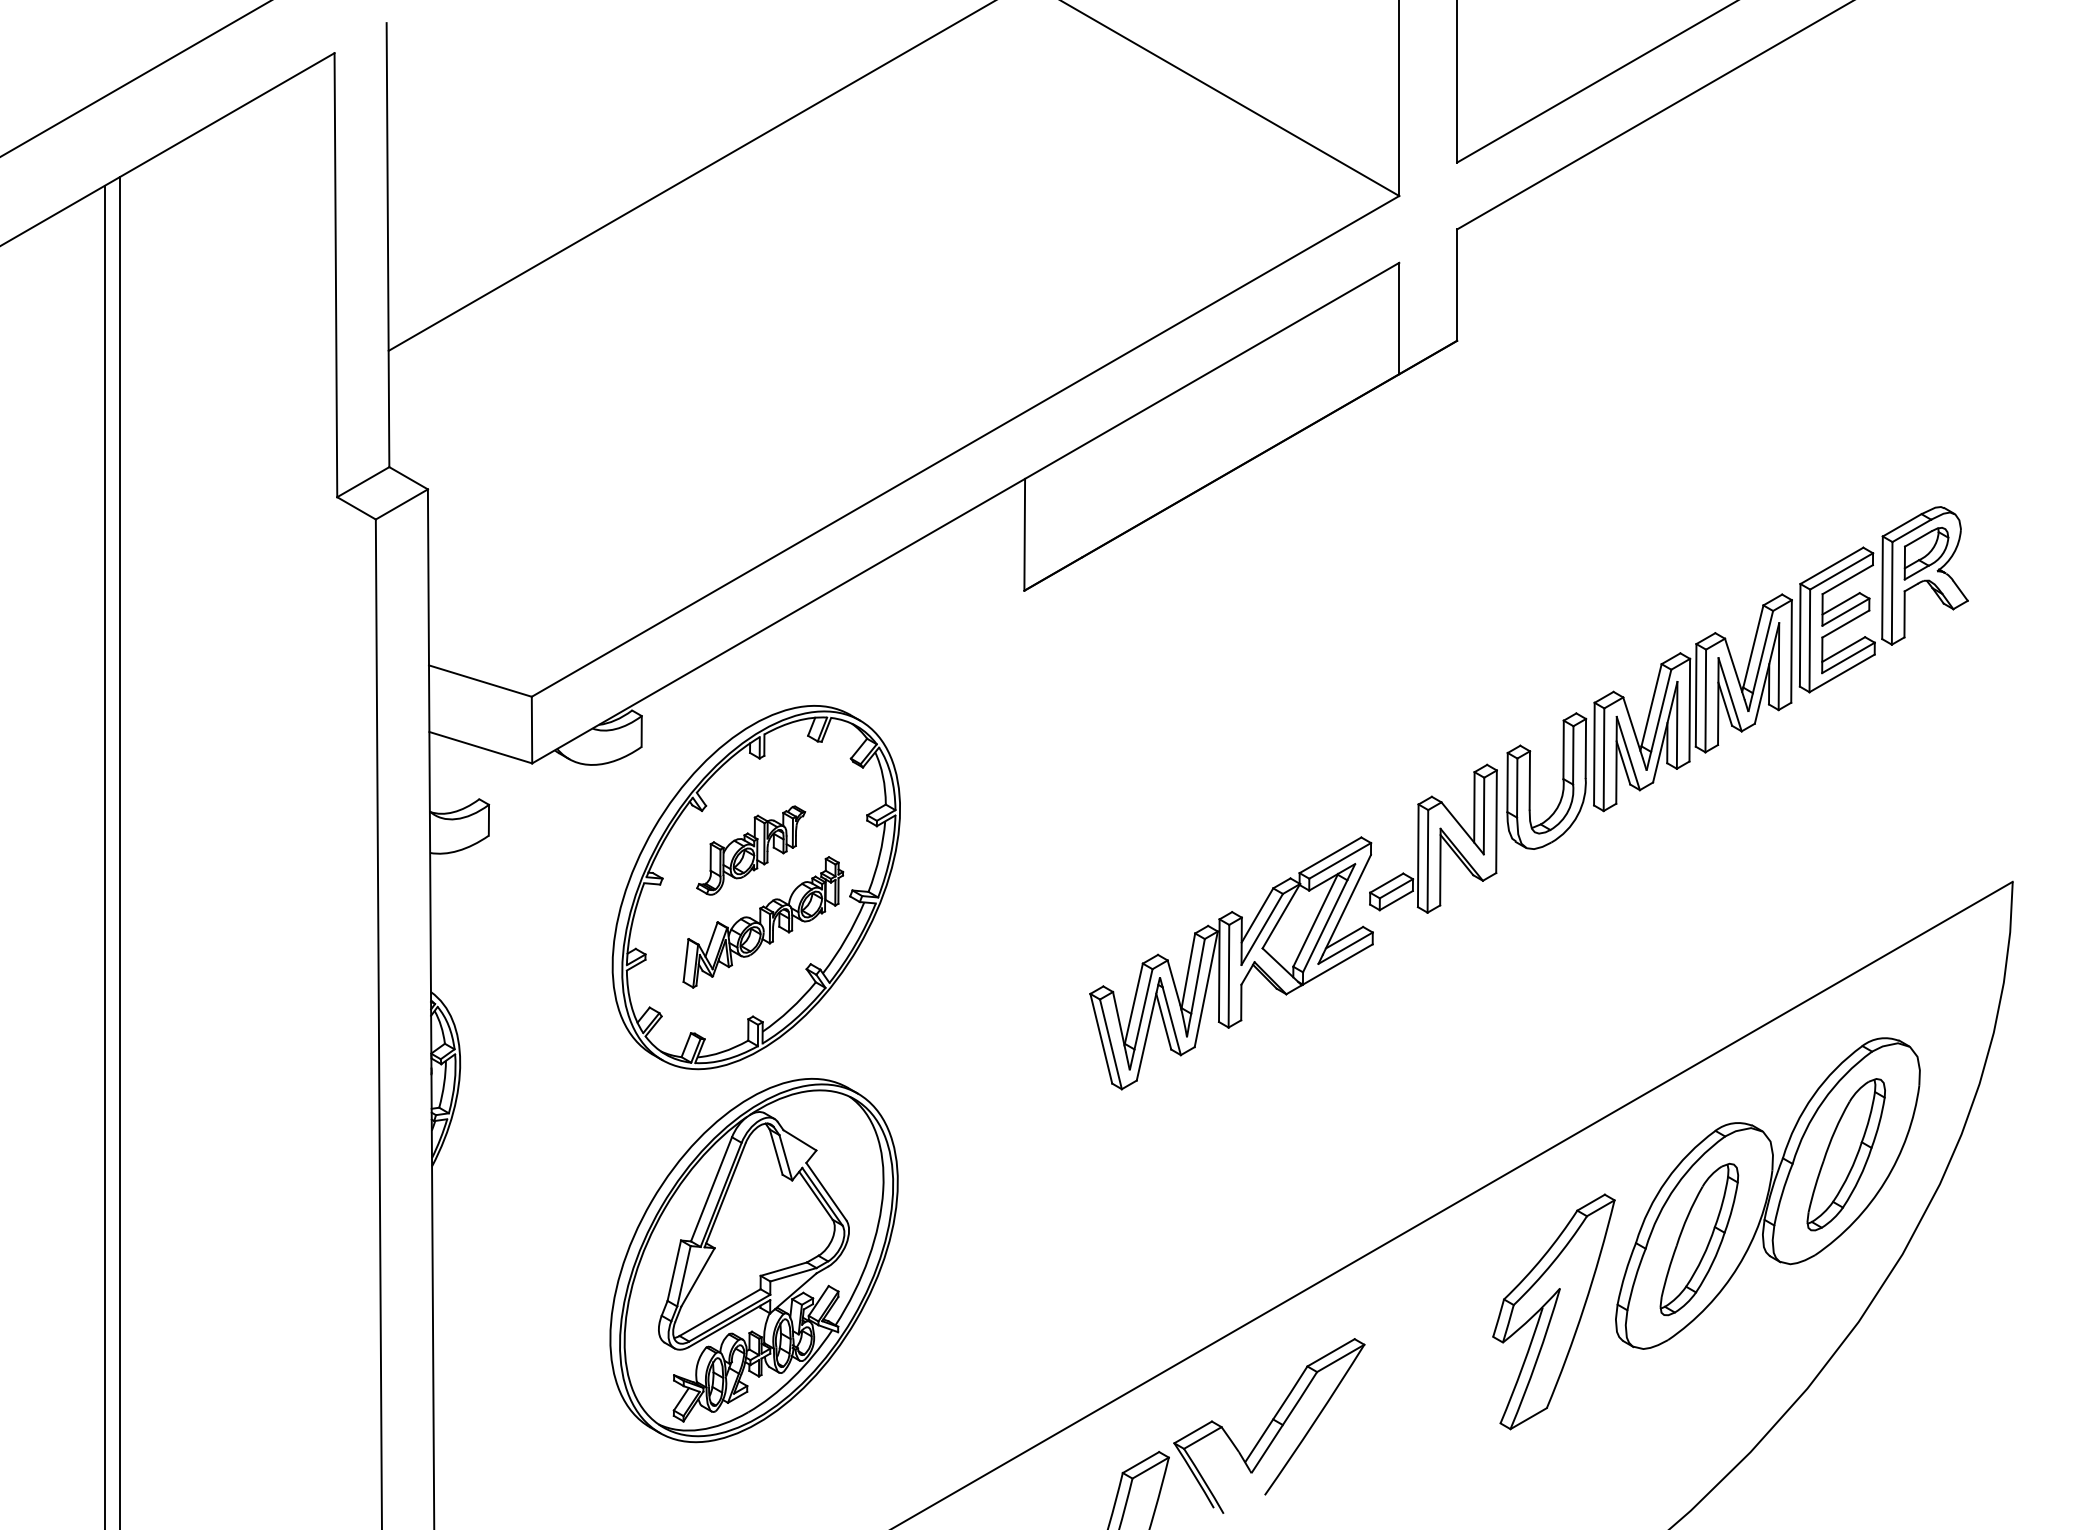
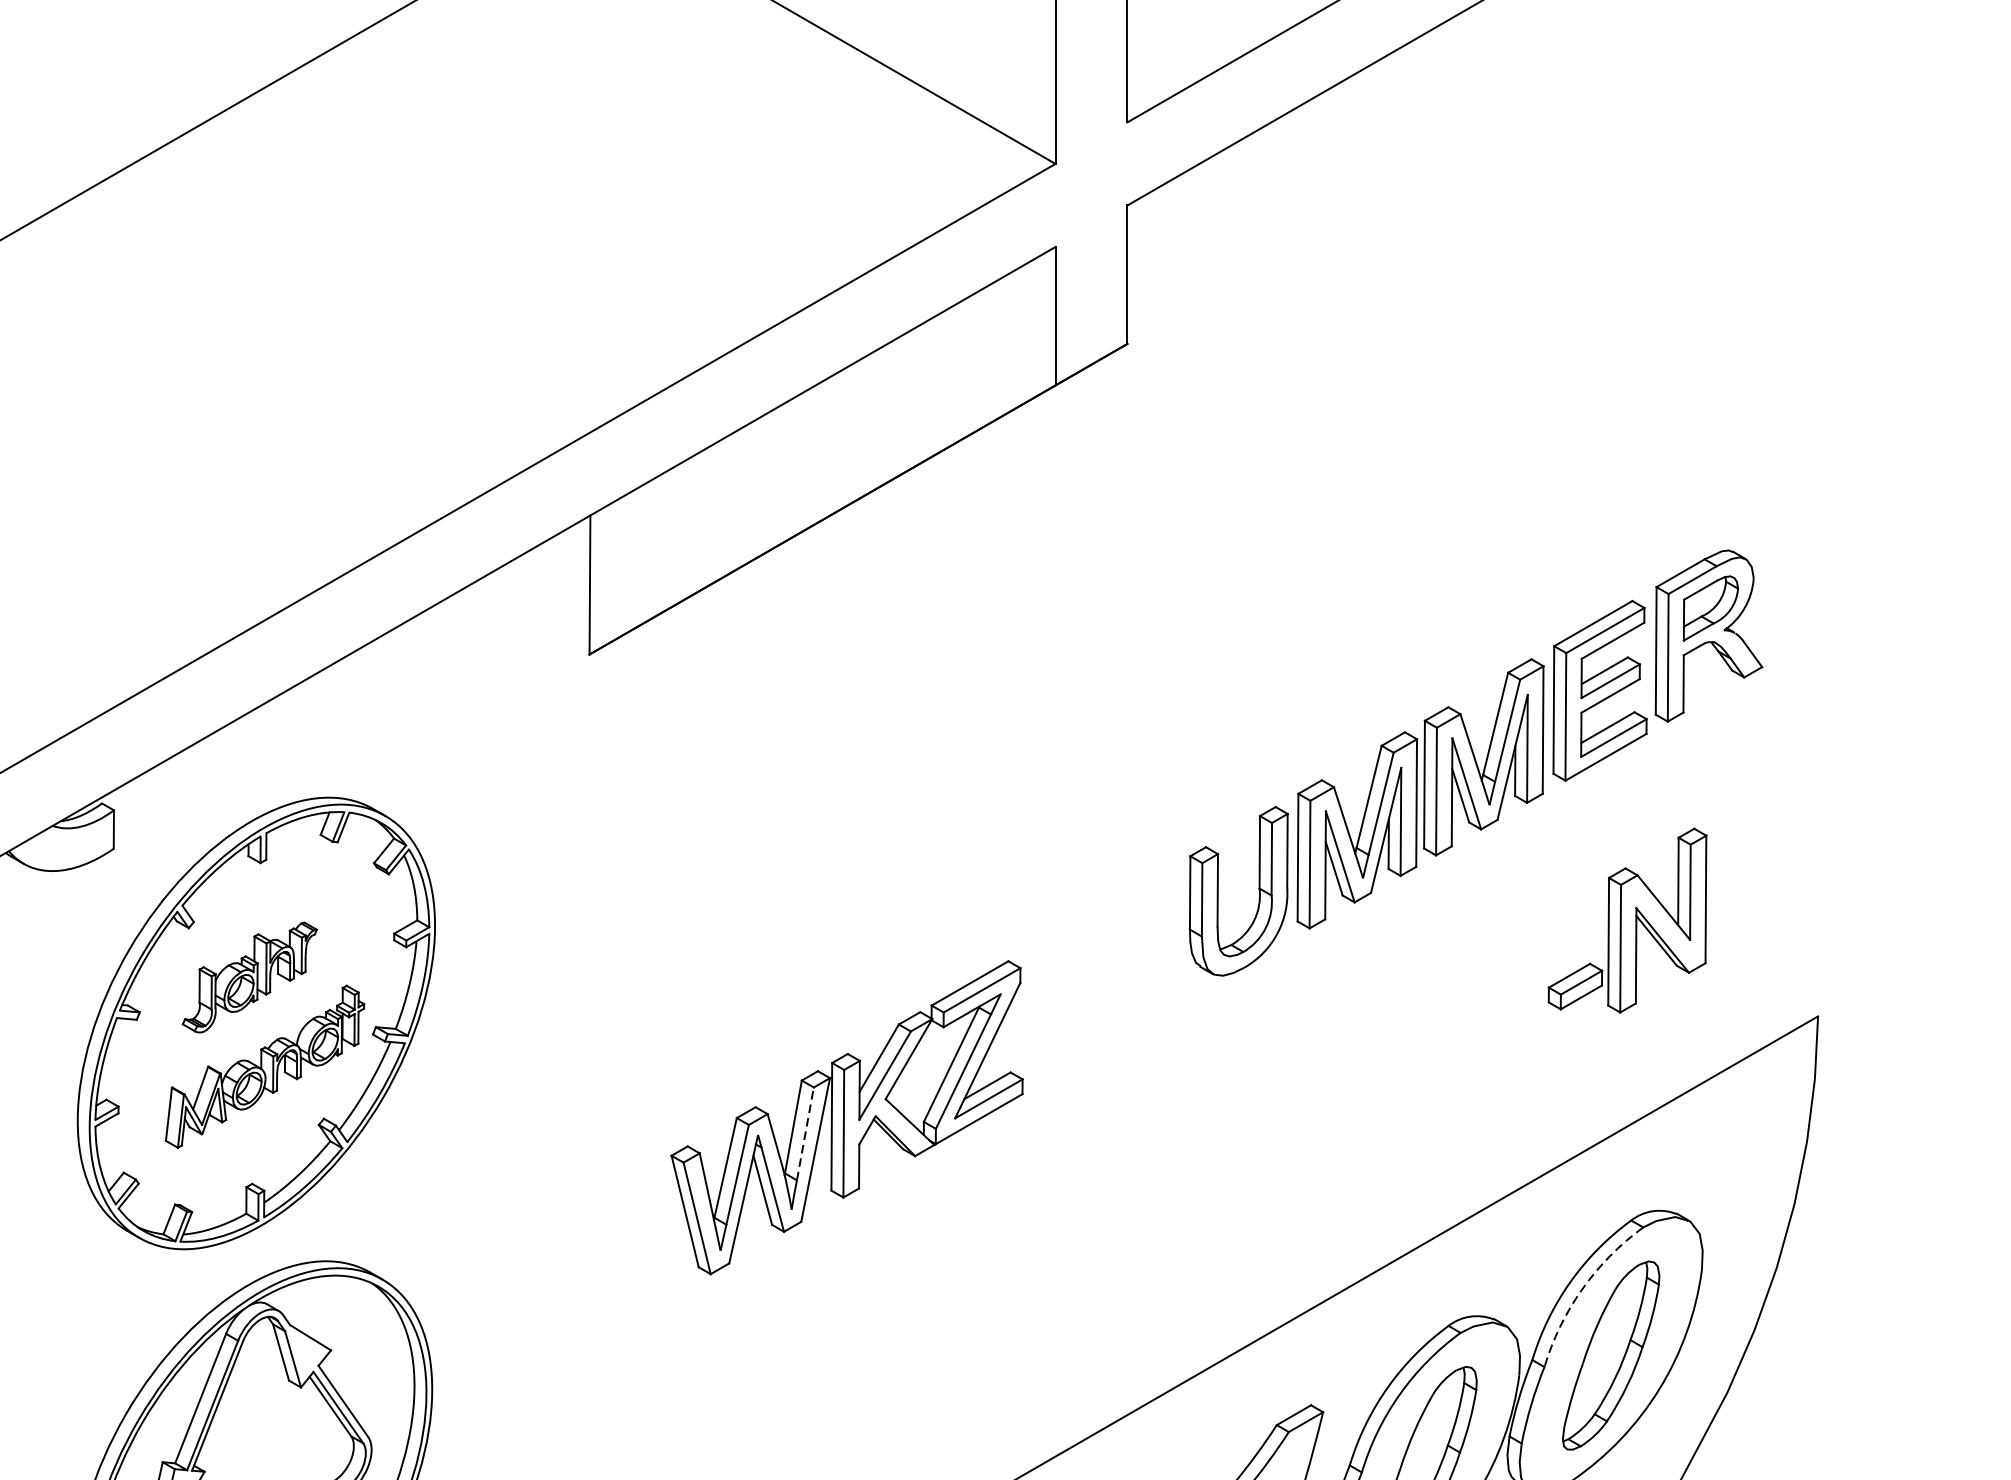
part: (1433, 838) -> (1627, 920), moved
line: (1198, 976) -> (805, 1134), solid -> dashed
arc: (1823, 1101) -> (1582, 1289), solid -> dashed

